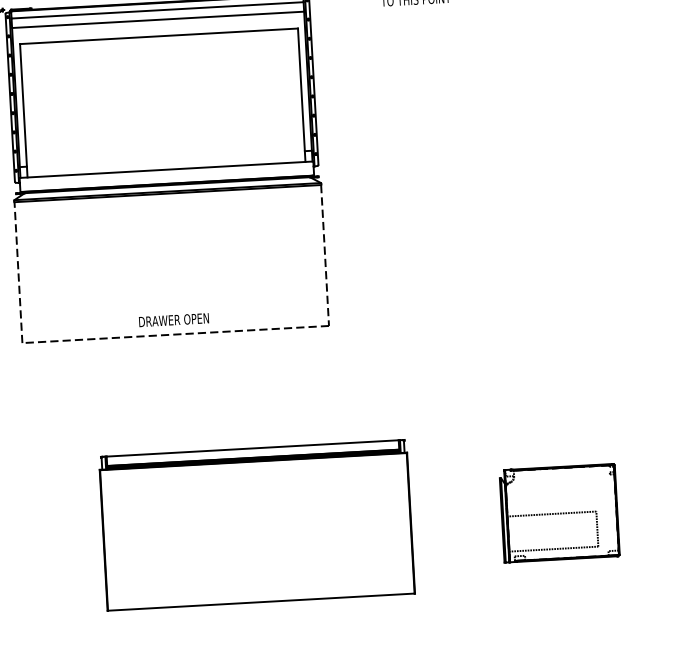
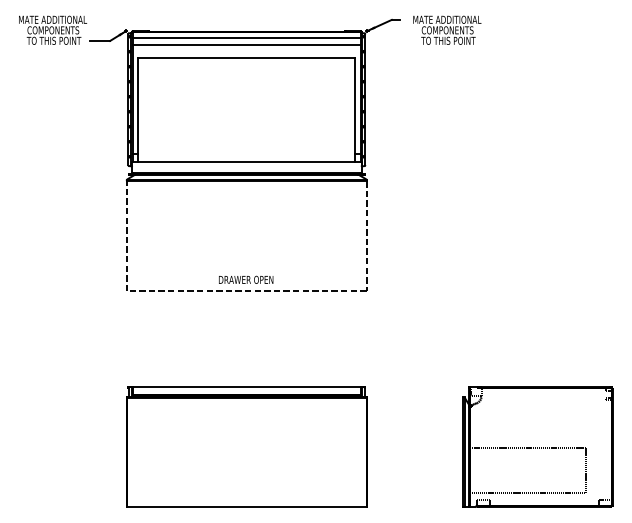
part: (558, 512) -> (537, 446), size x1.67
part: (256, 524) -> (246, 446), moved

